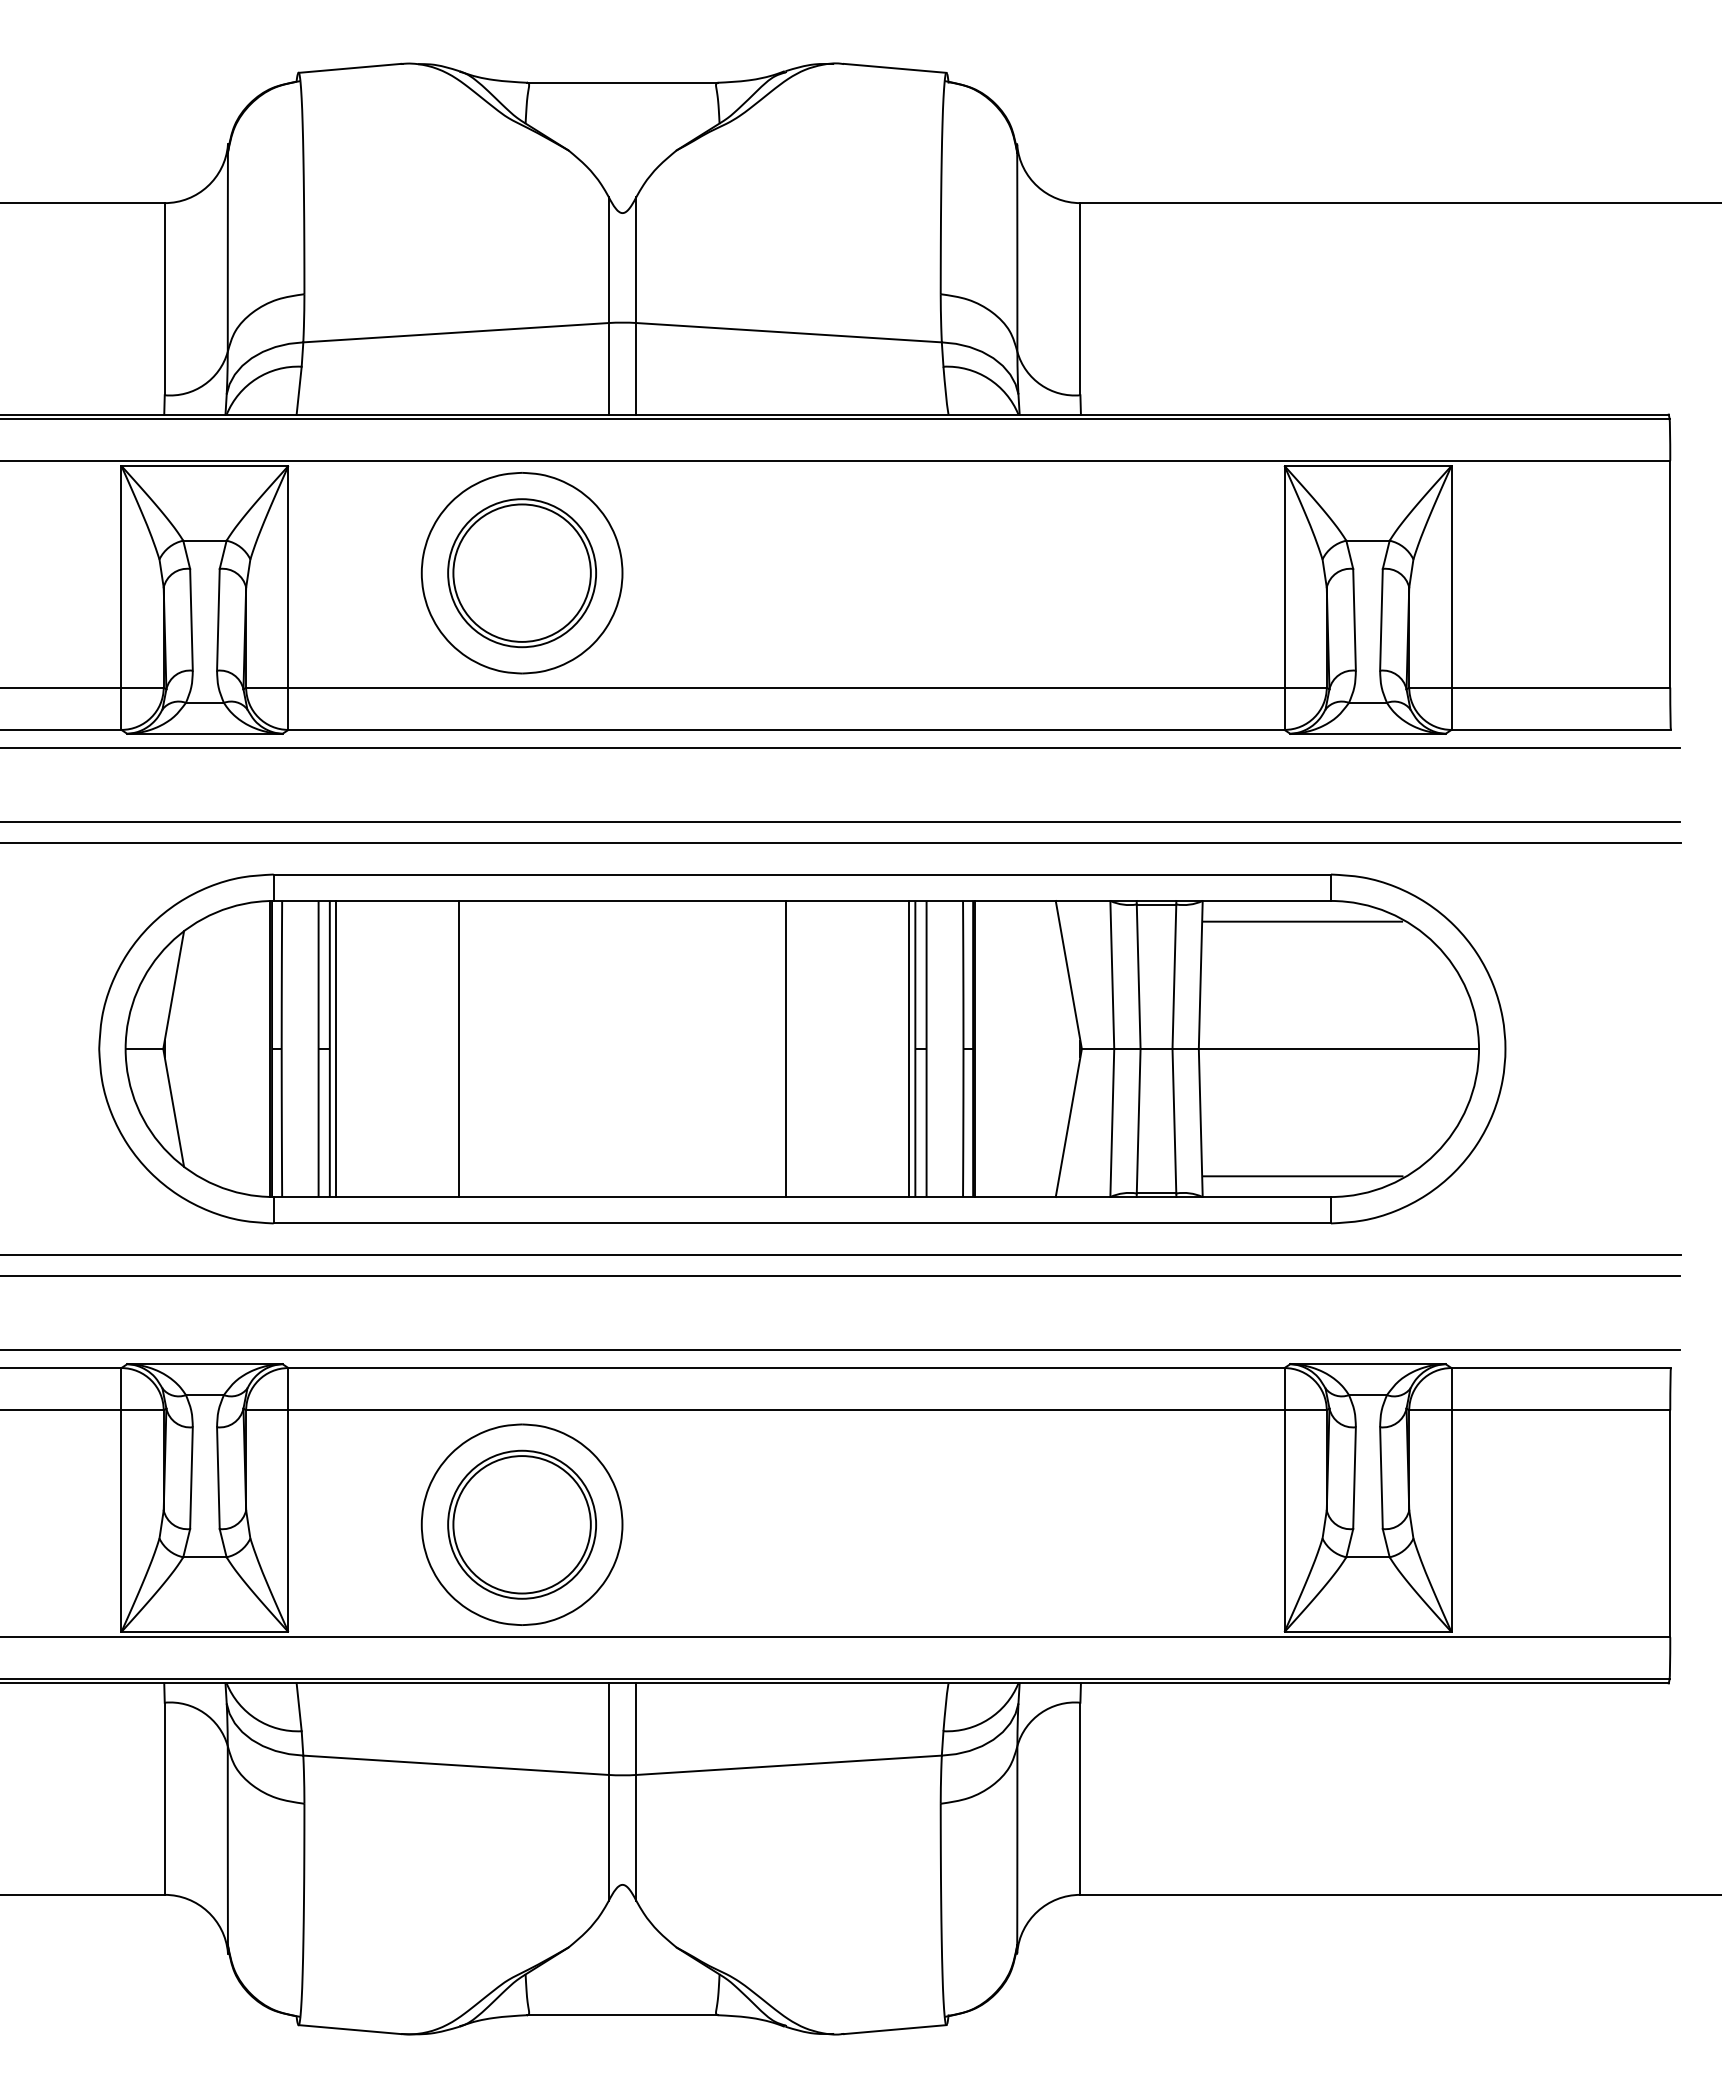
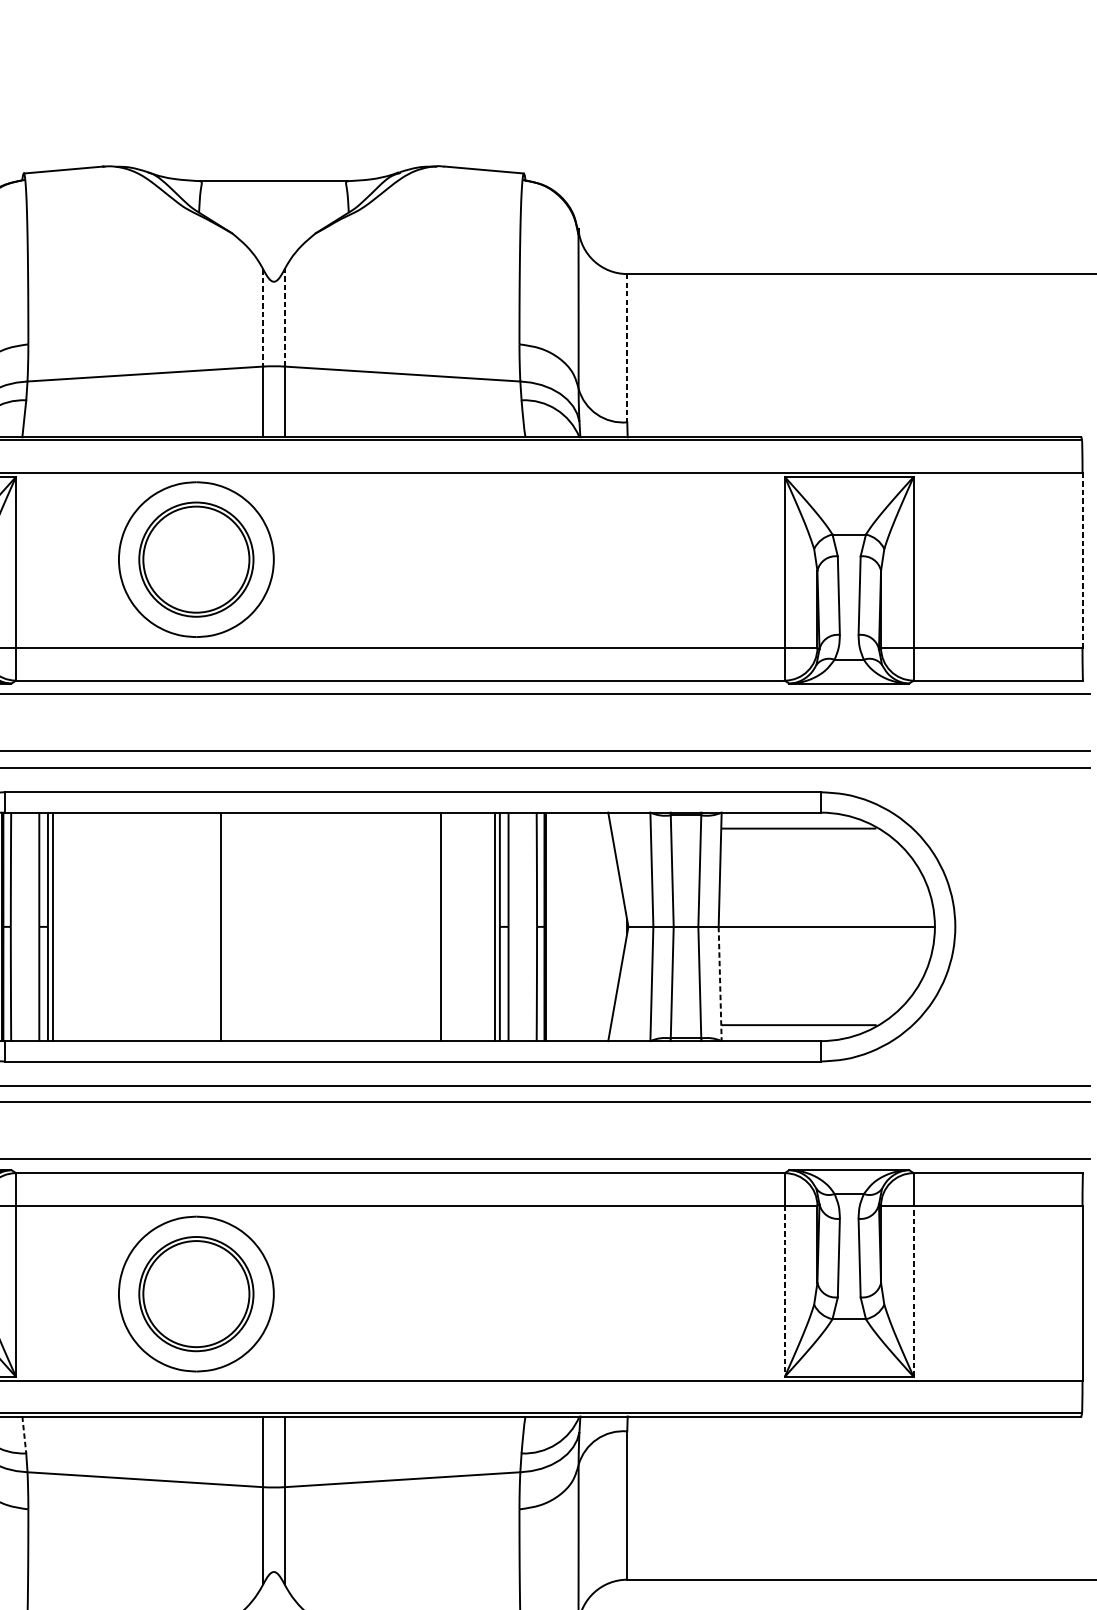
line: (608, 260) -> (263, 318), solid -> dashed
line: (636, 260) -> (284, 318), solid -> dashed
line: (1080, 299) -> (627, 348), solid -> dashed
line: (1670, 574) -> (1082, 560), solid -> dashed
line: (459, 1048) -> (221, 926), moved
line: (785, 1048) -> (440, 926), moved
line: (1200, 1123) -> (719, 984), solid -> dashed
line: (1284, 1521) -> (784, 1291), solid -> dashed
line: (1451, 1521) -> (913, 1291), solid -> dashed
line: (299, 1707) -> (24, 1435), solid -> dashed

